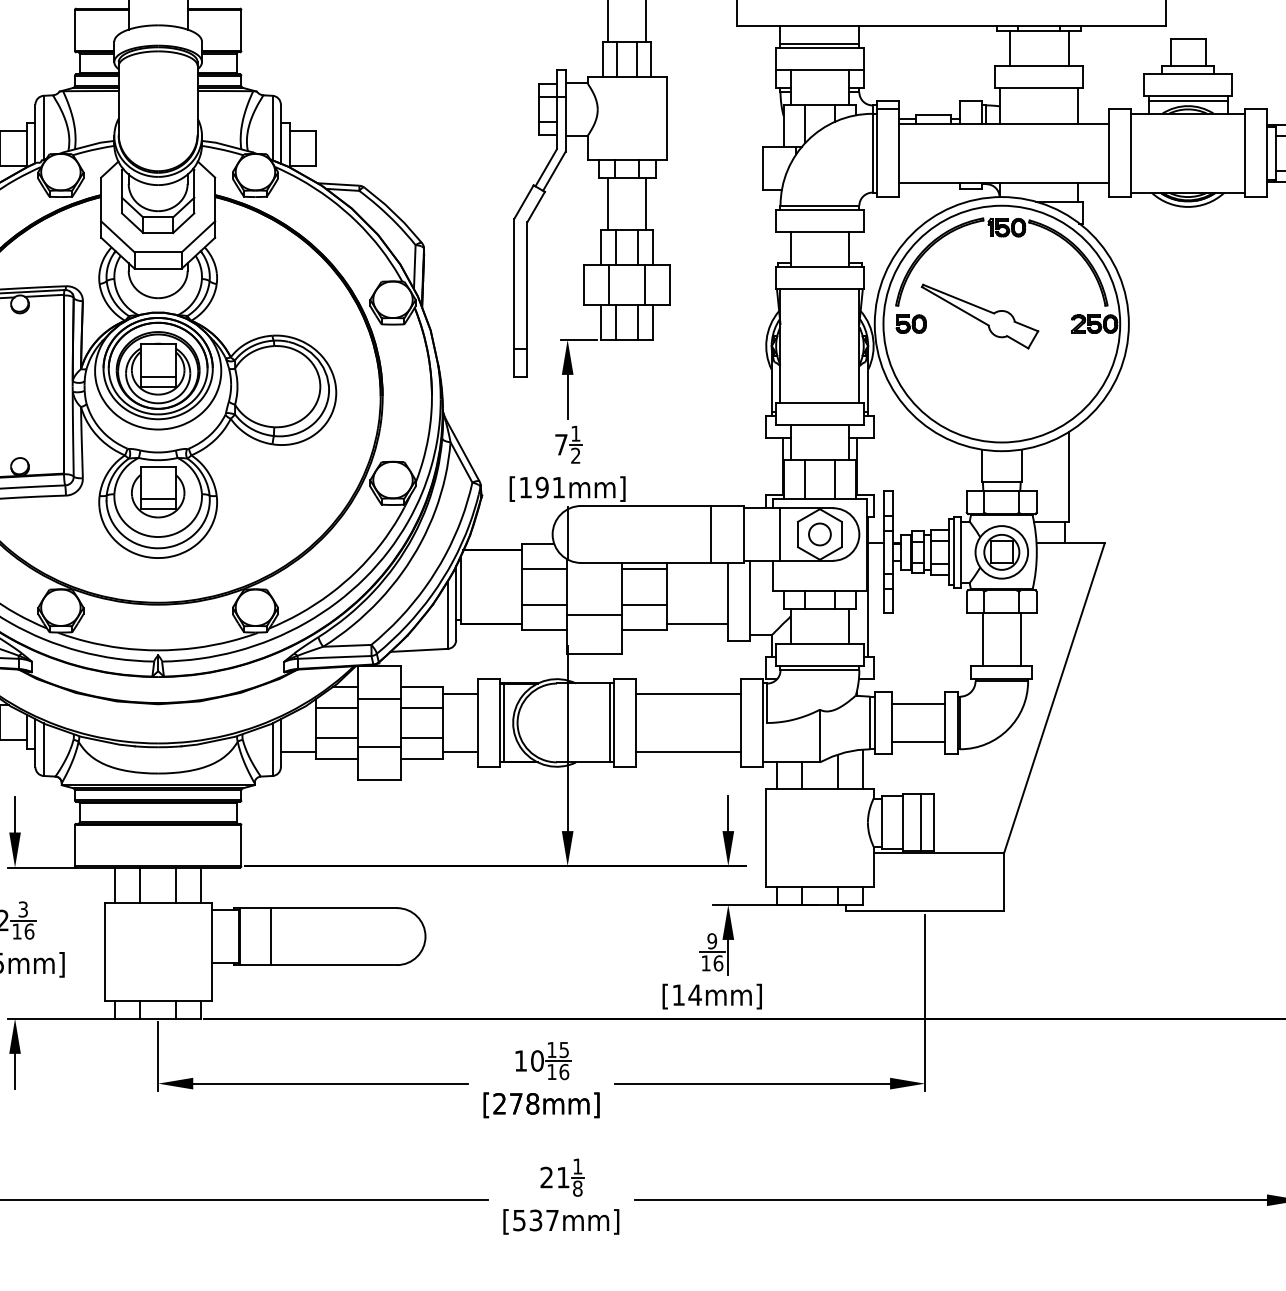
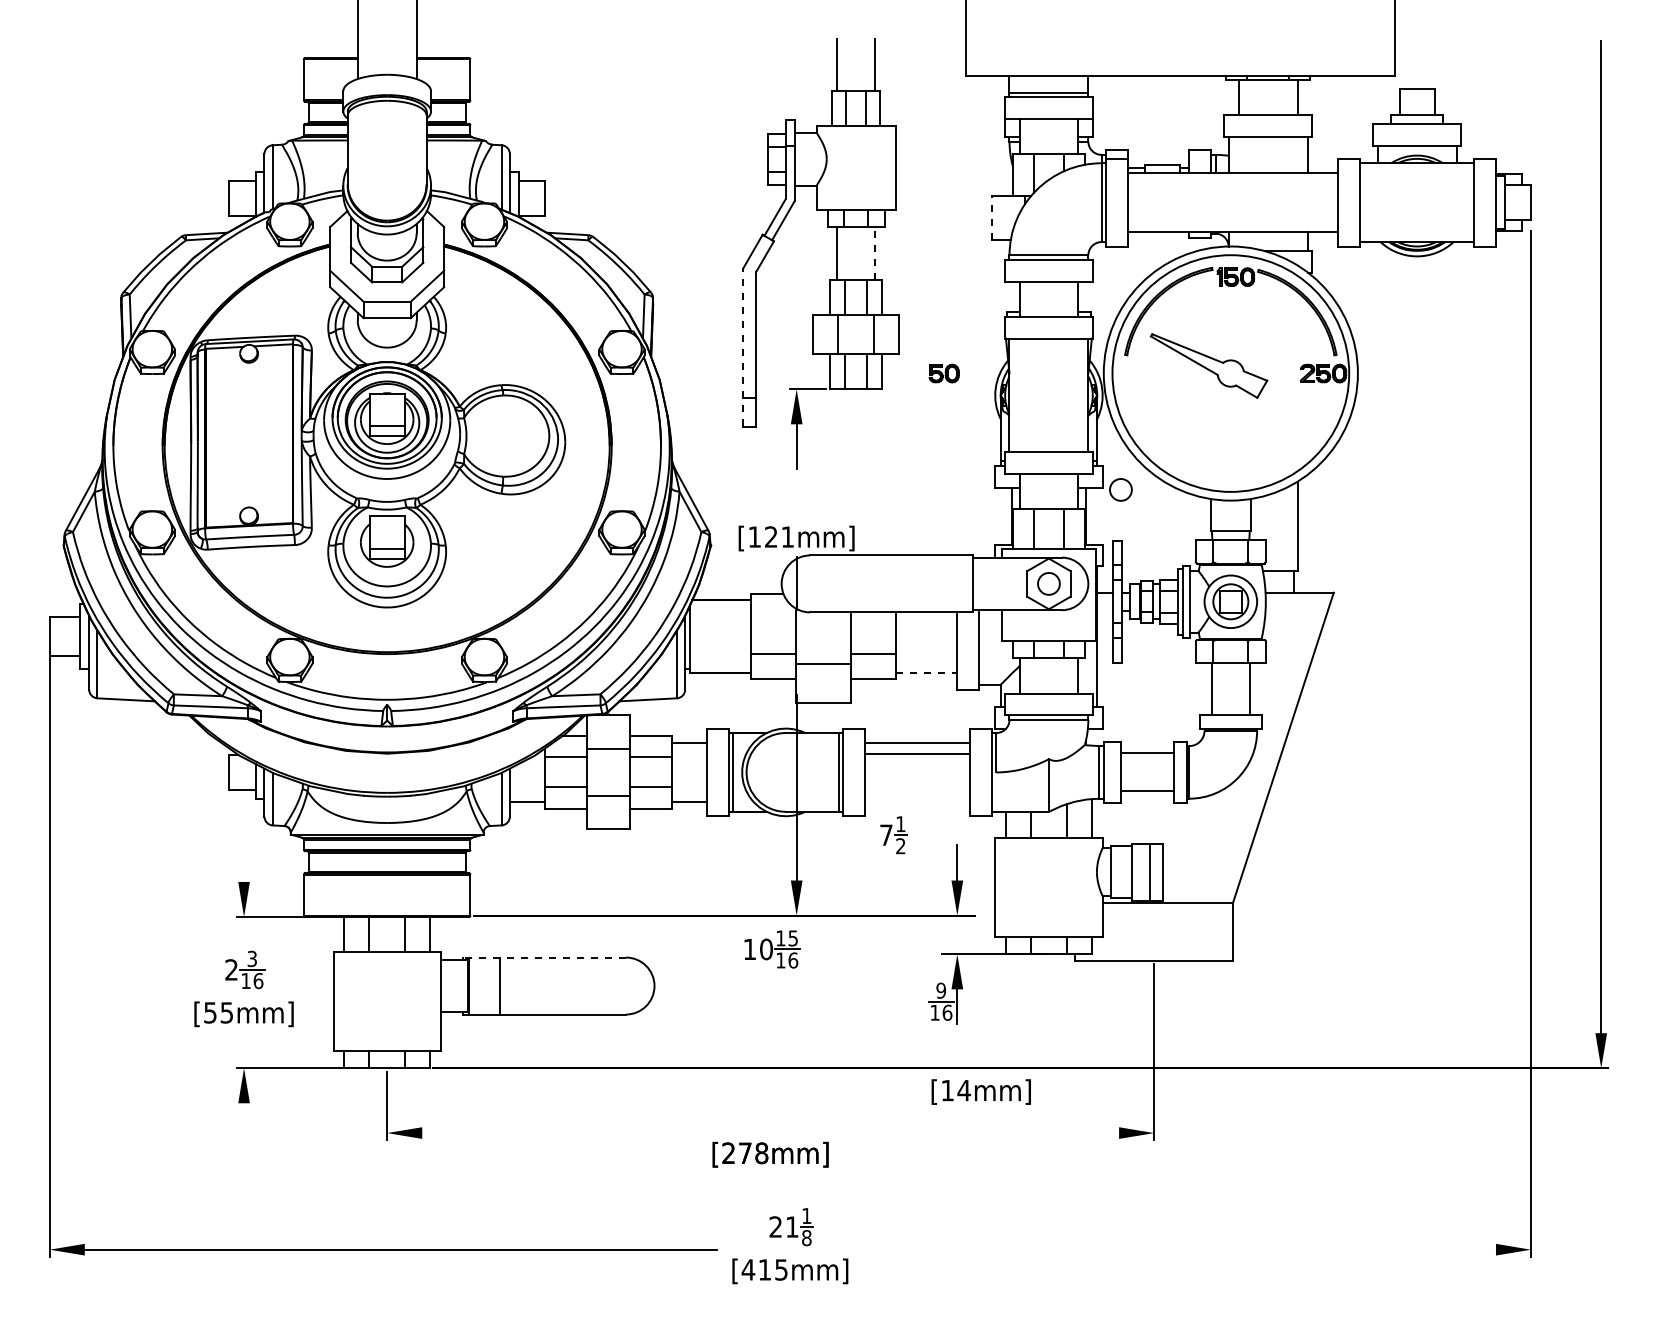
line: (1187, 101) -> (1416, 150), removed
line: (762, 169) -> (991, 218), solid -> dashed
line: (646, 203) -> (875, 252), solid -> dashed
line: (514, 297) -> (743, 346), solid -> dashed
part: (910, 324) -> (943, 373), moved
circle: (891, 440) -> (1120, 489), added
part: (568, 445) -> (893, 835), moved
text: (541, 487) -> (770, 536), [191mm] -> [121mm]
line: (710, 534) -> (939, 583), removed
line: (780, 534) -> (1009, 583), removed
line: (543, 569) -> (772, 618), removed
line: (643, 569) -> (872, 618), removed
line: (697, 624) -> (926, 673), solid -> dashed
line: (688, 752) -> (917, 753), moved
line: (15, 814) -> (244, 863), removed
line: (315, 908) -> (544, 957), solid -> dashed
text: (711, 996) -> (980, 1091), moved
part: (543, 1061) -> (772, 949), moved
line: (15, 1071) -> (244, 1120), removed
line: (330, 1084) -> (559, 1133), removed
line: (752, 1084) -> (981, 1133), removed
line: (950, 1200) -> (1179, 1249), removed
text: (535, 1220) -> (764, 1269), [537mm] -> [415mm]

